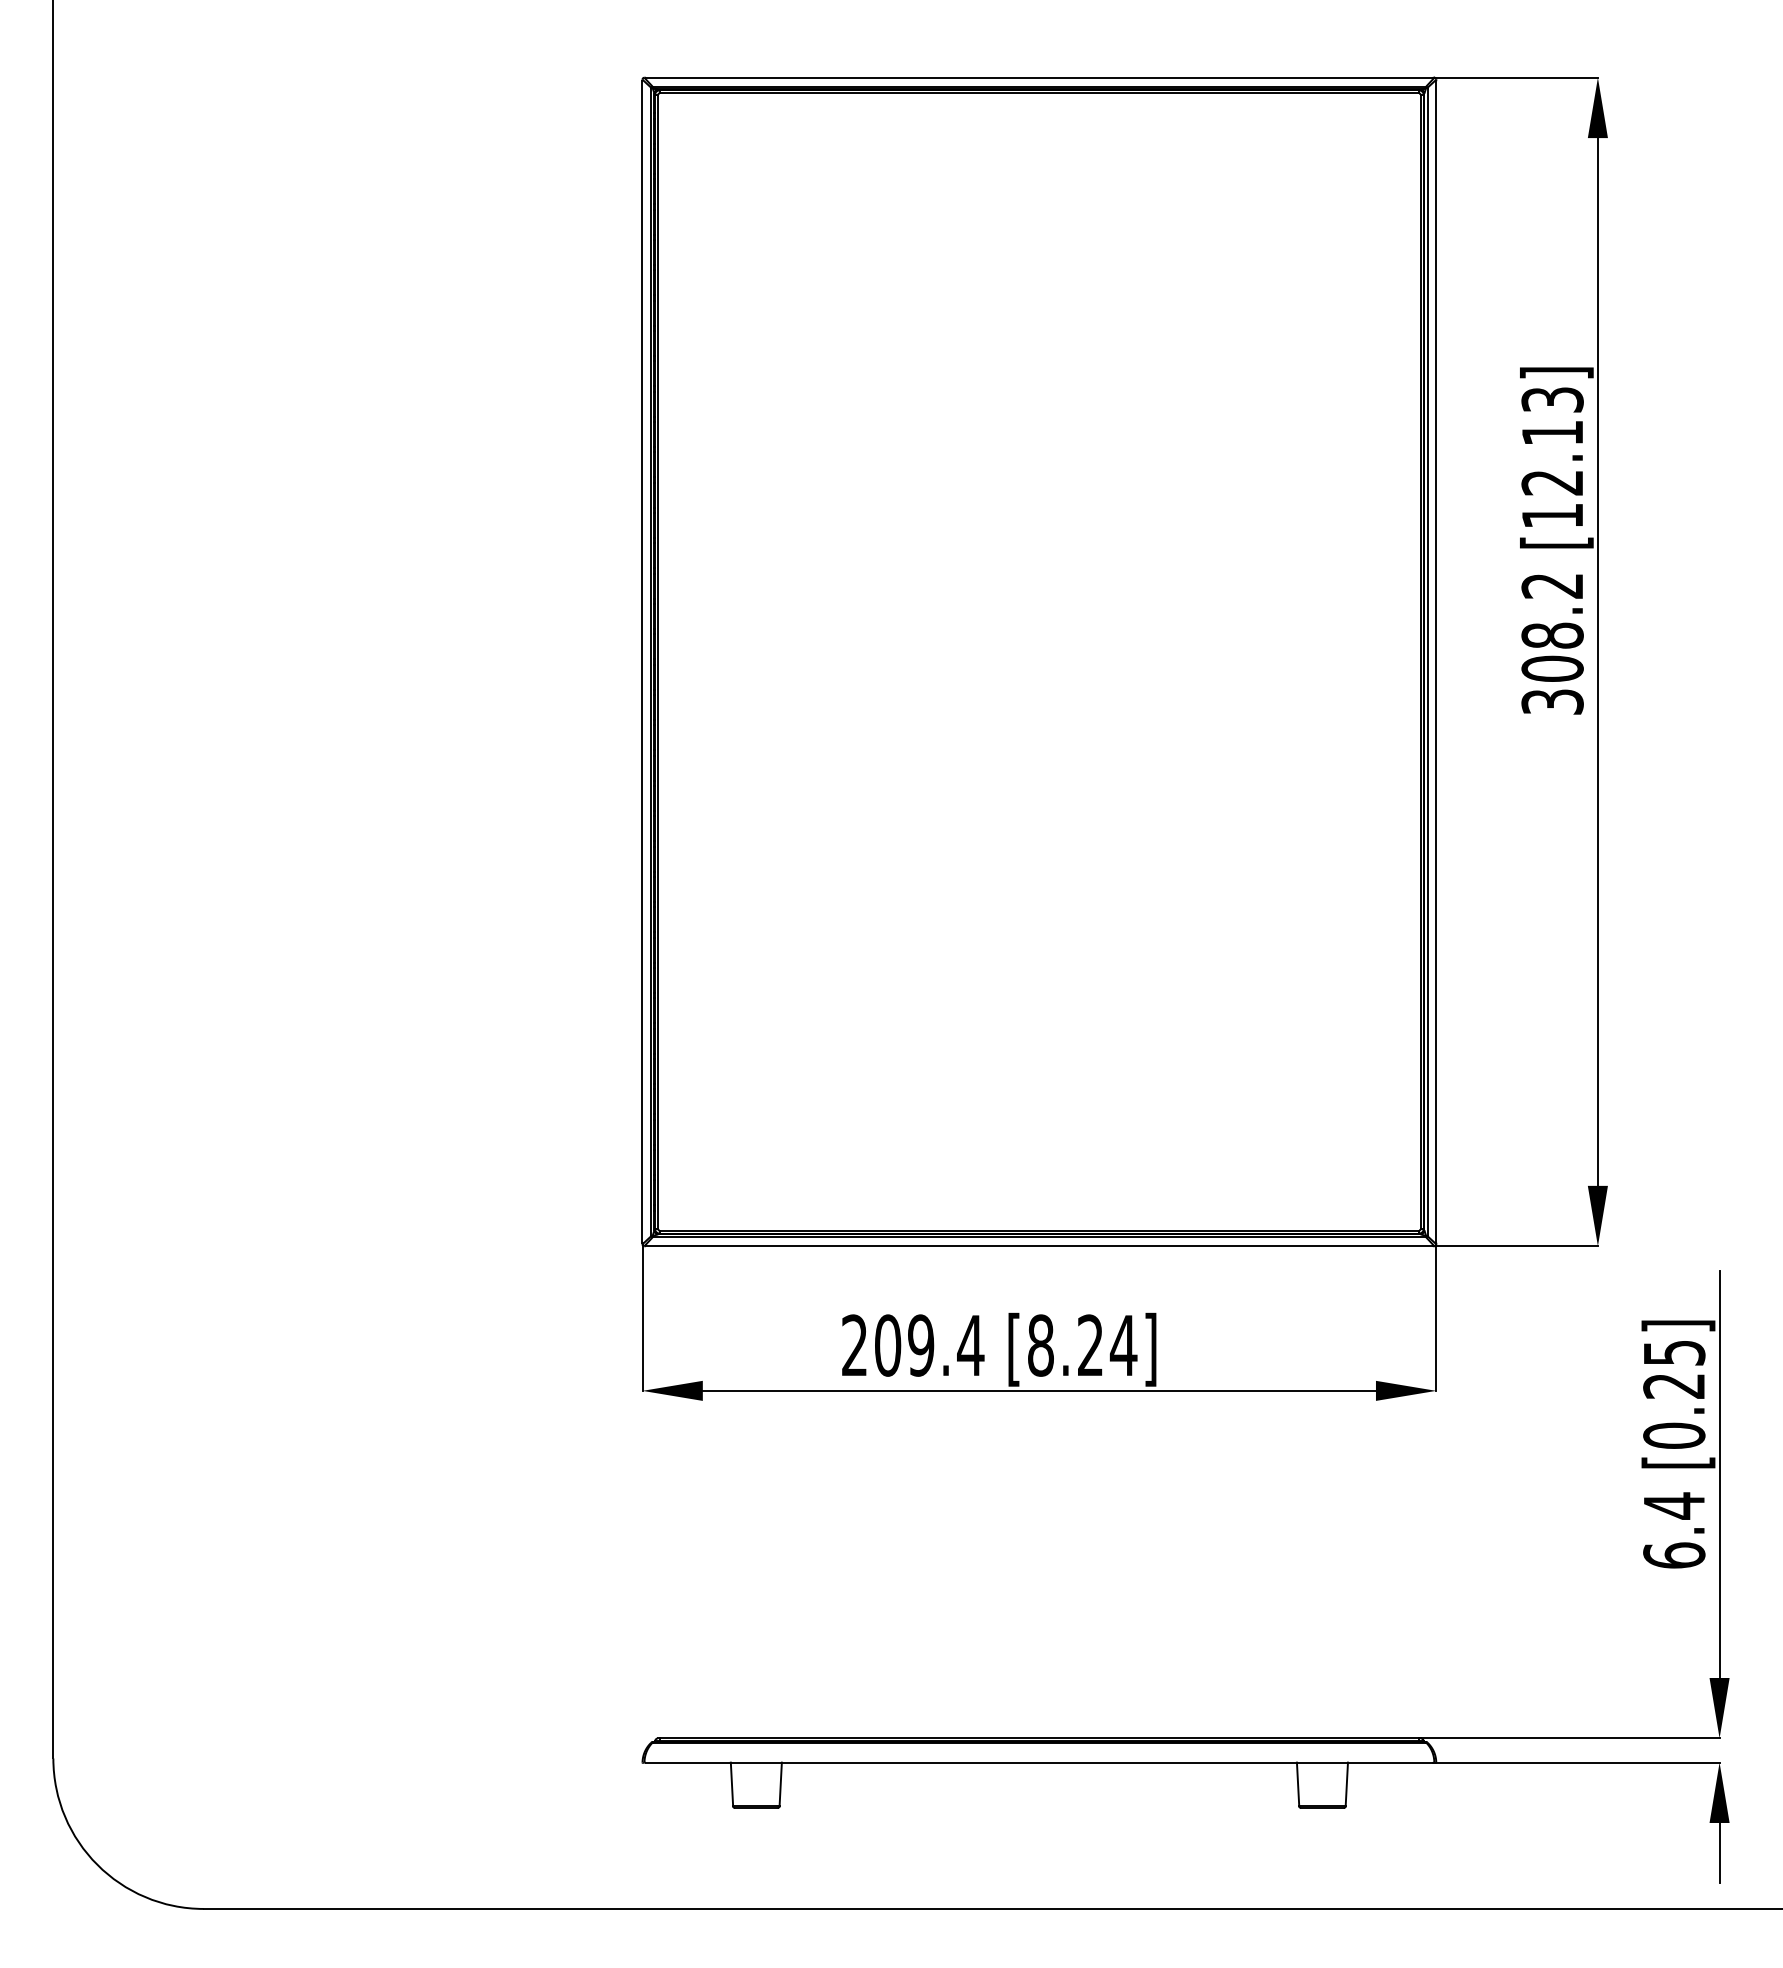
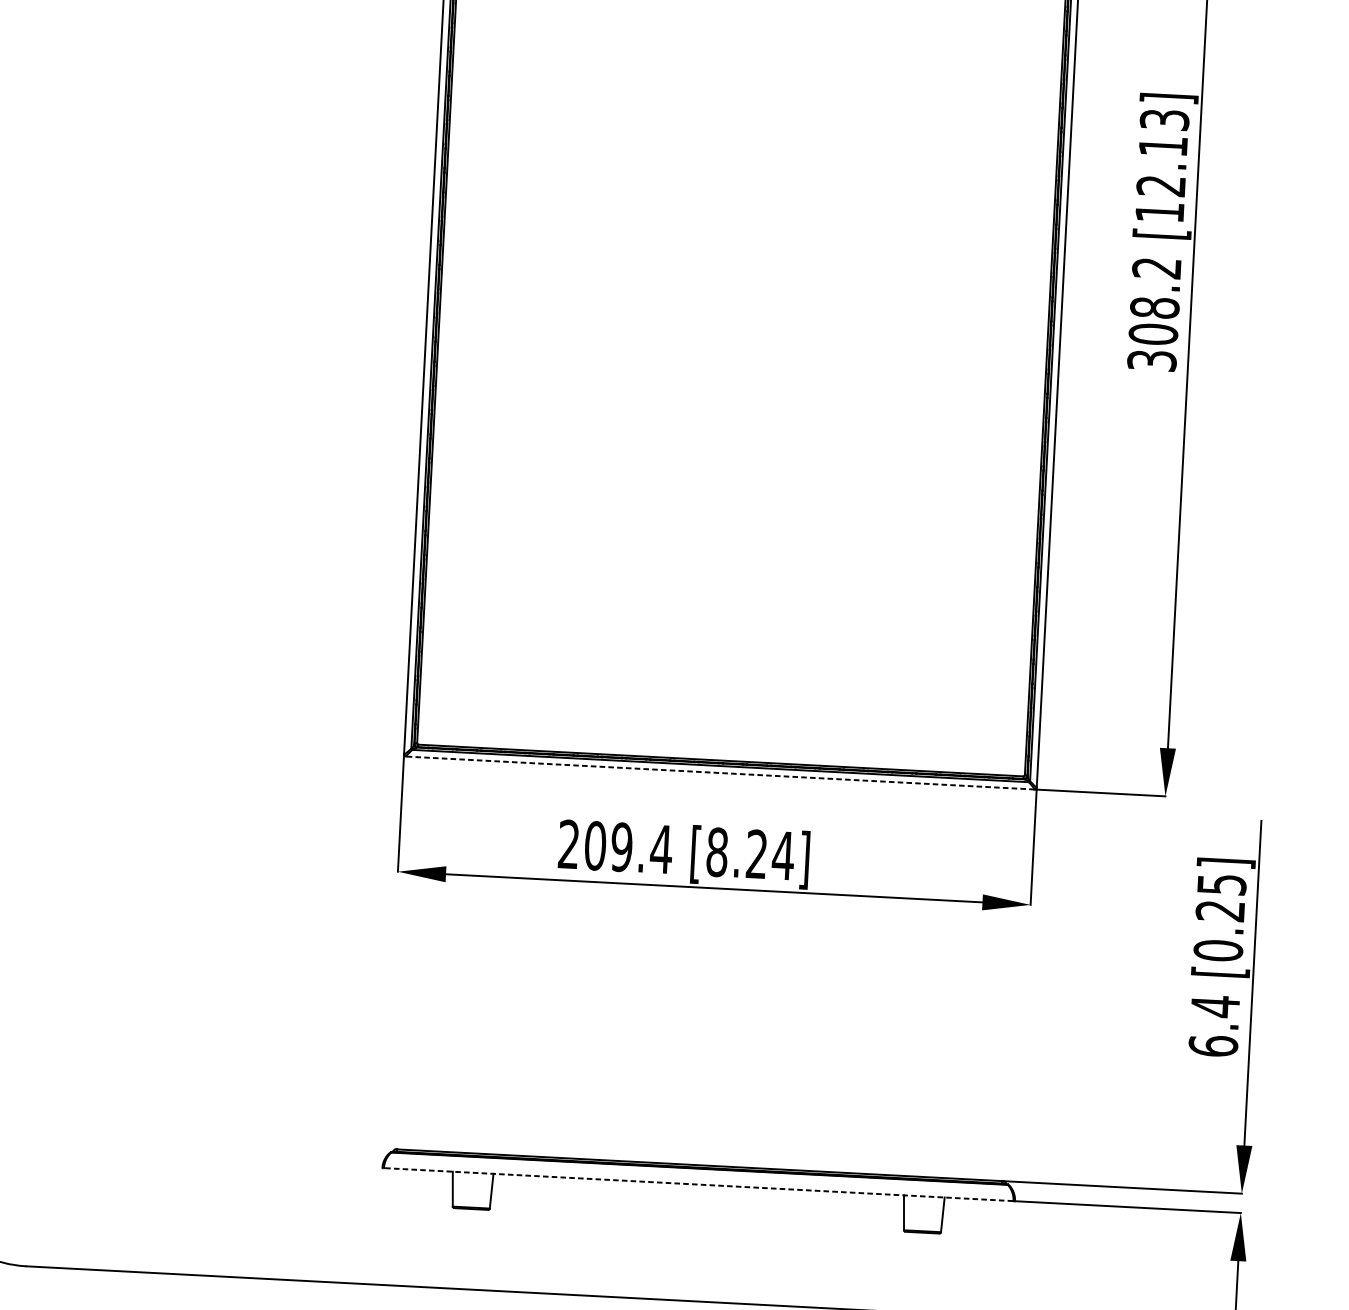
line: (1039, 1246) -> (720, 773), solid -> dashed
line: (1039, 1762) -> (698, 1184), solid -> dashed

